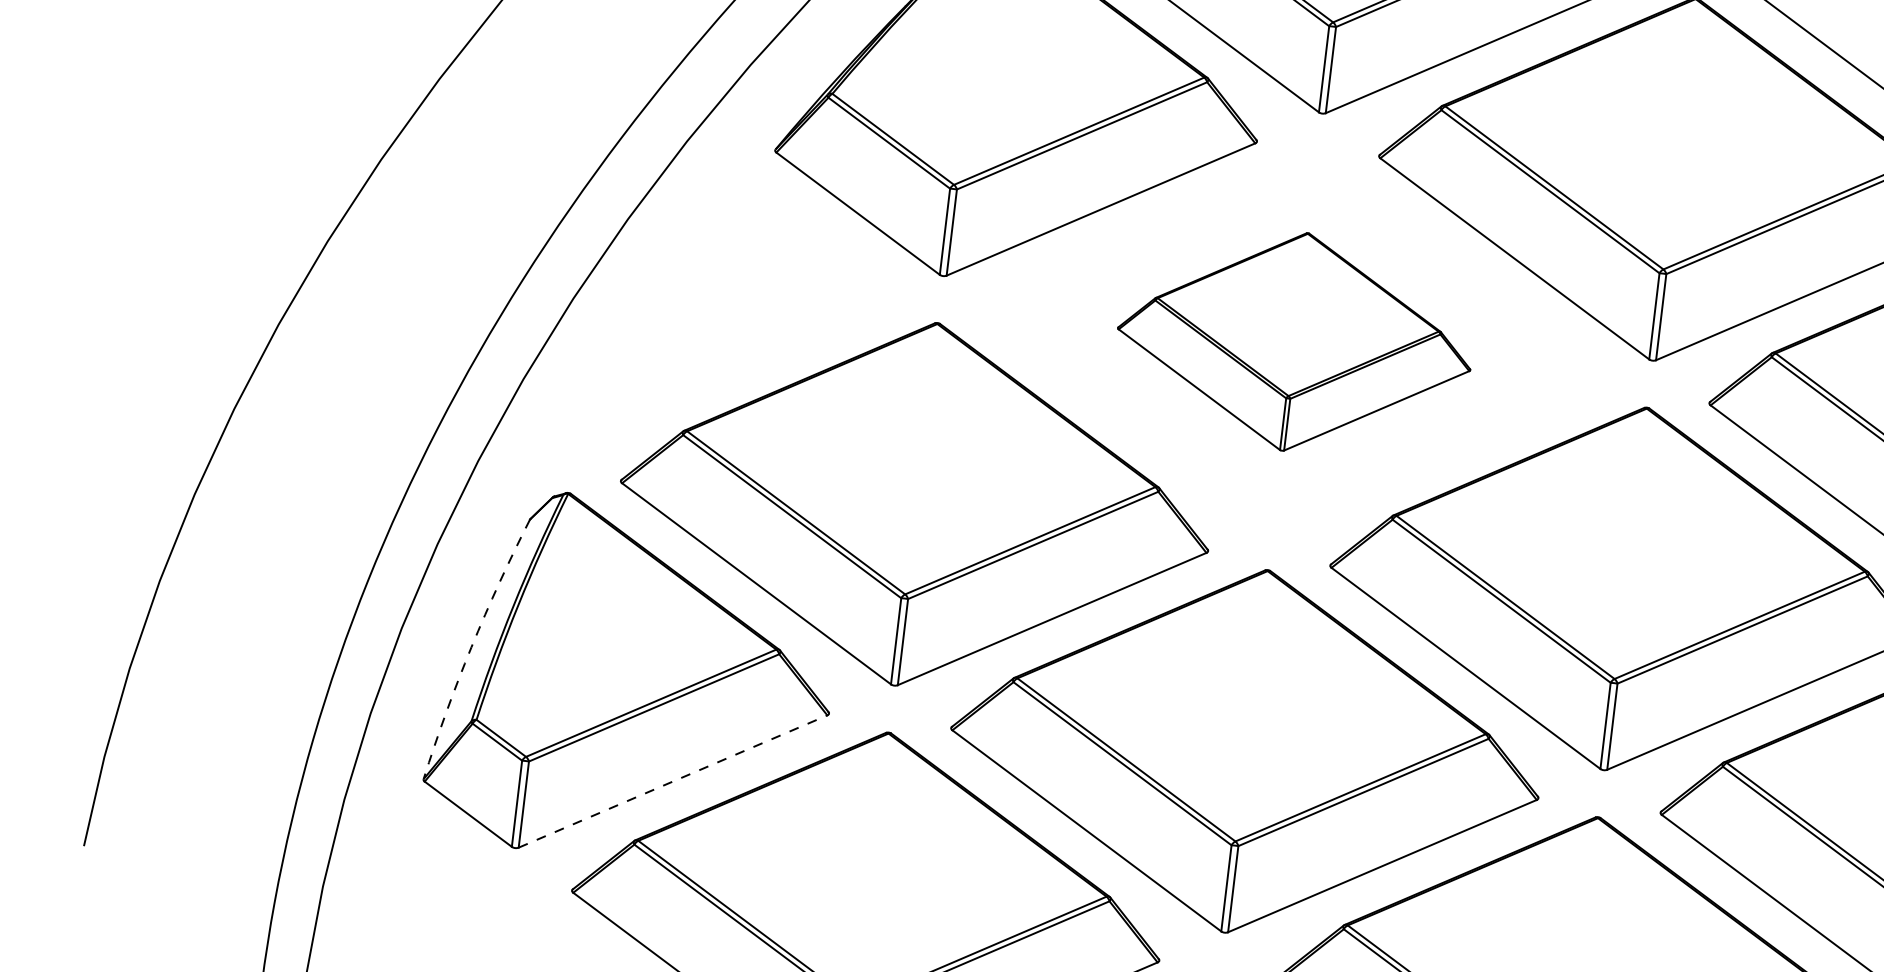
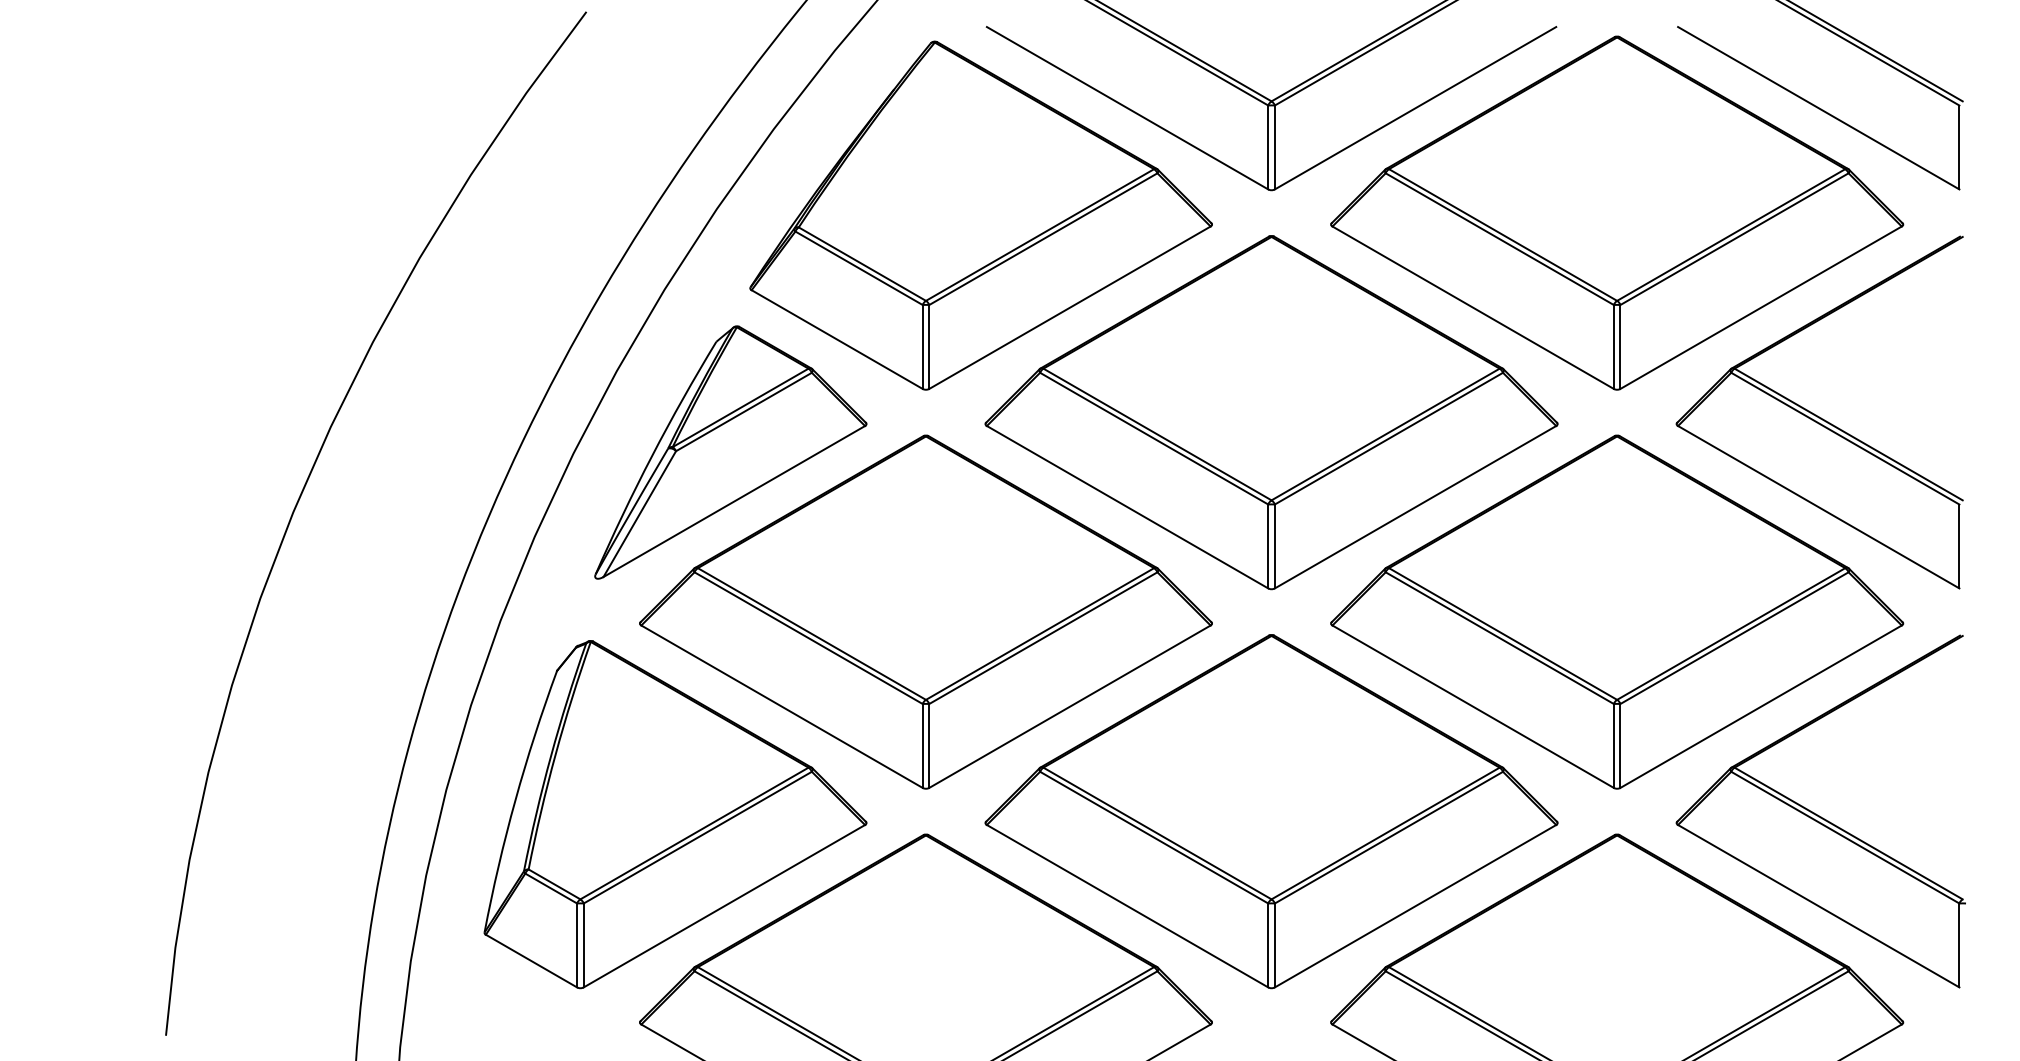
part: (734, 316) -> (730, 452), added
part: (1294, 341) -> (1271, 412), size x1.67
arc: (471, 647) -> (515, 800), dashed -> solid
line: (673, 780) -> (724, 905), dashed -> solid

